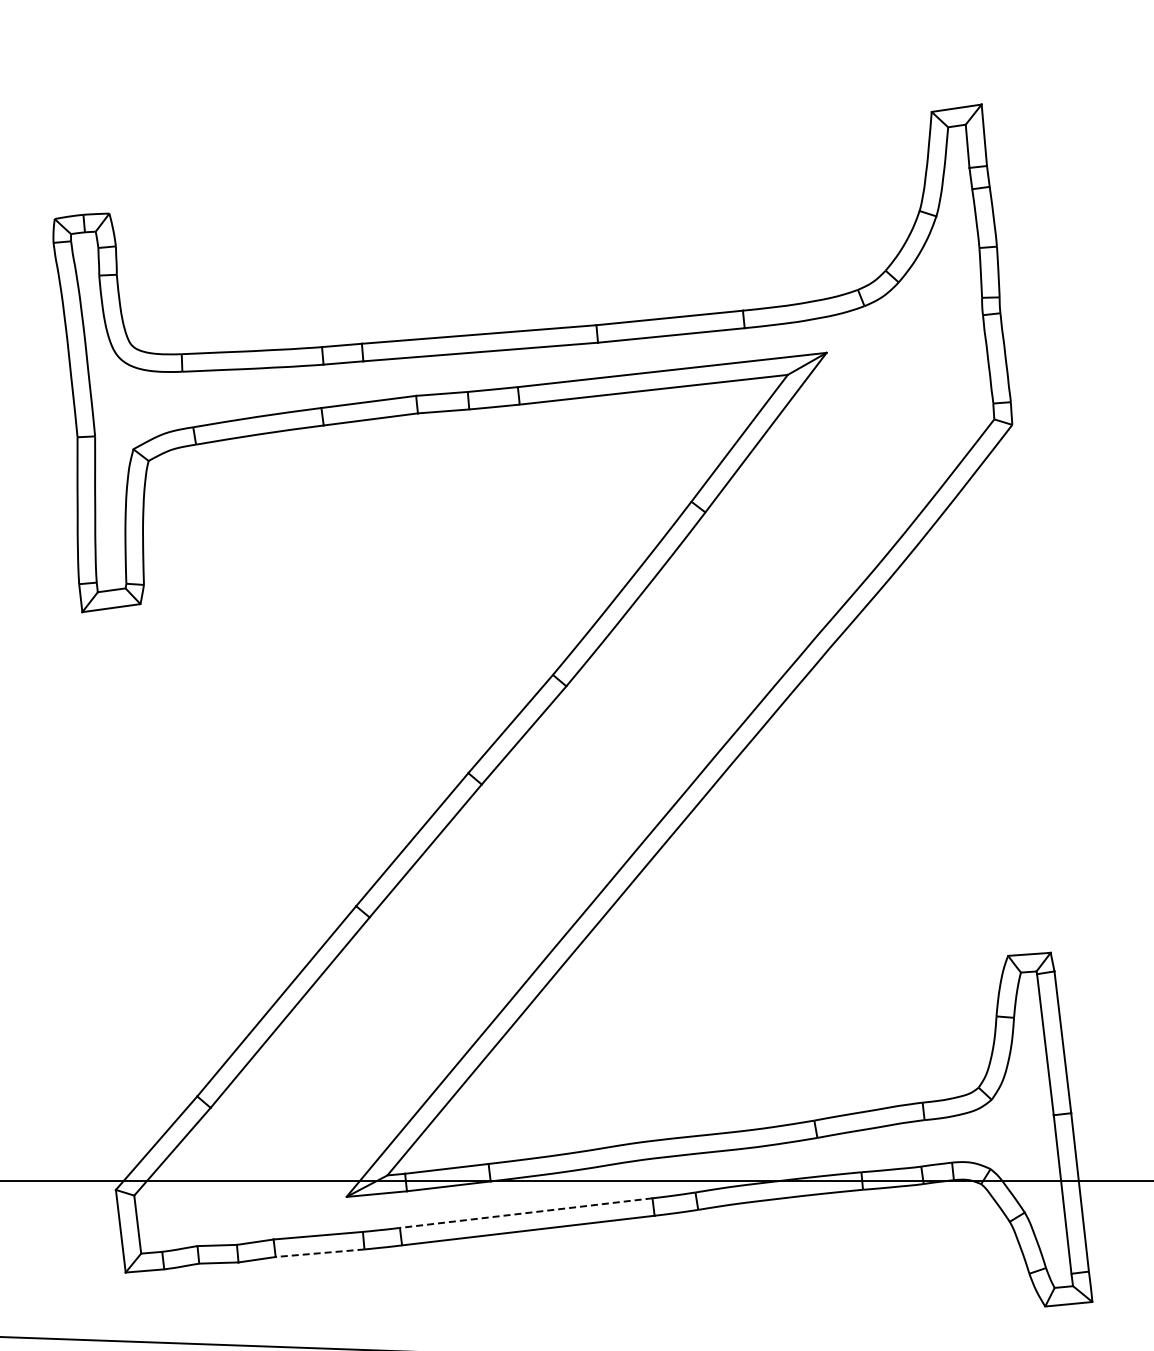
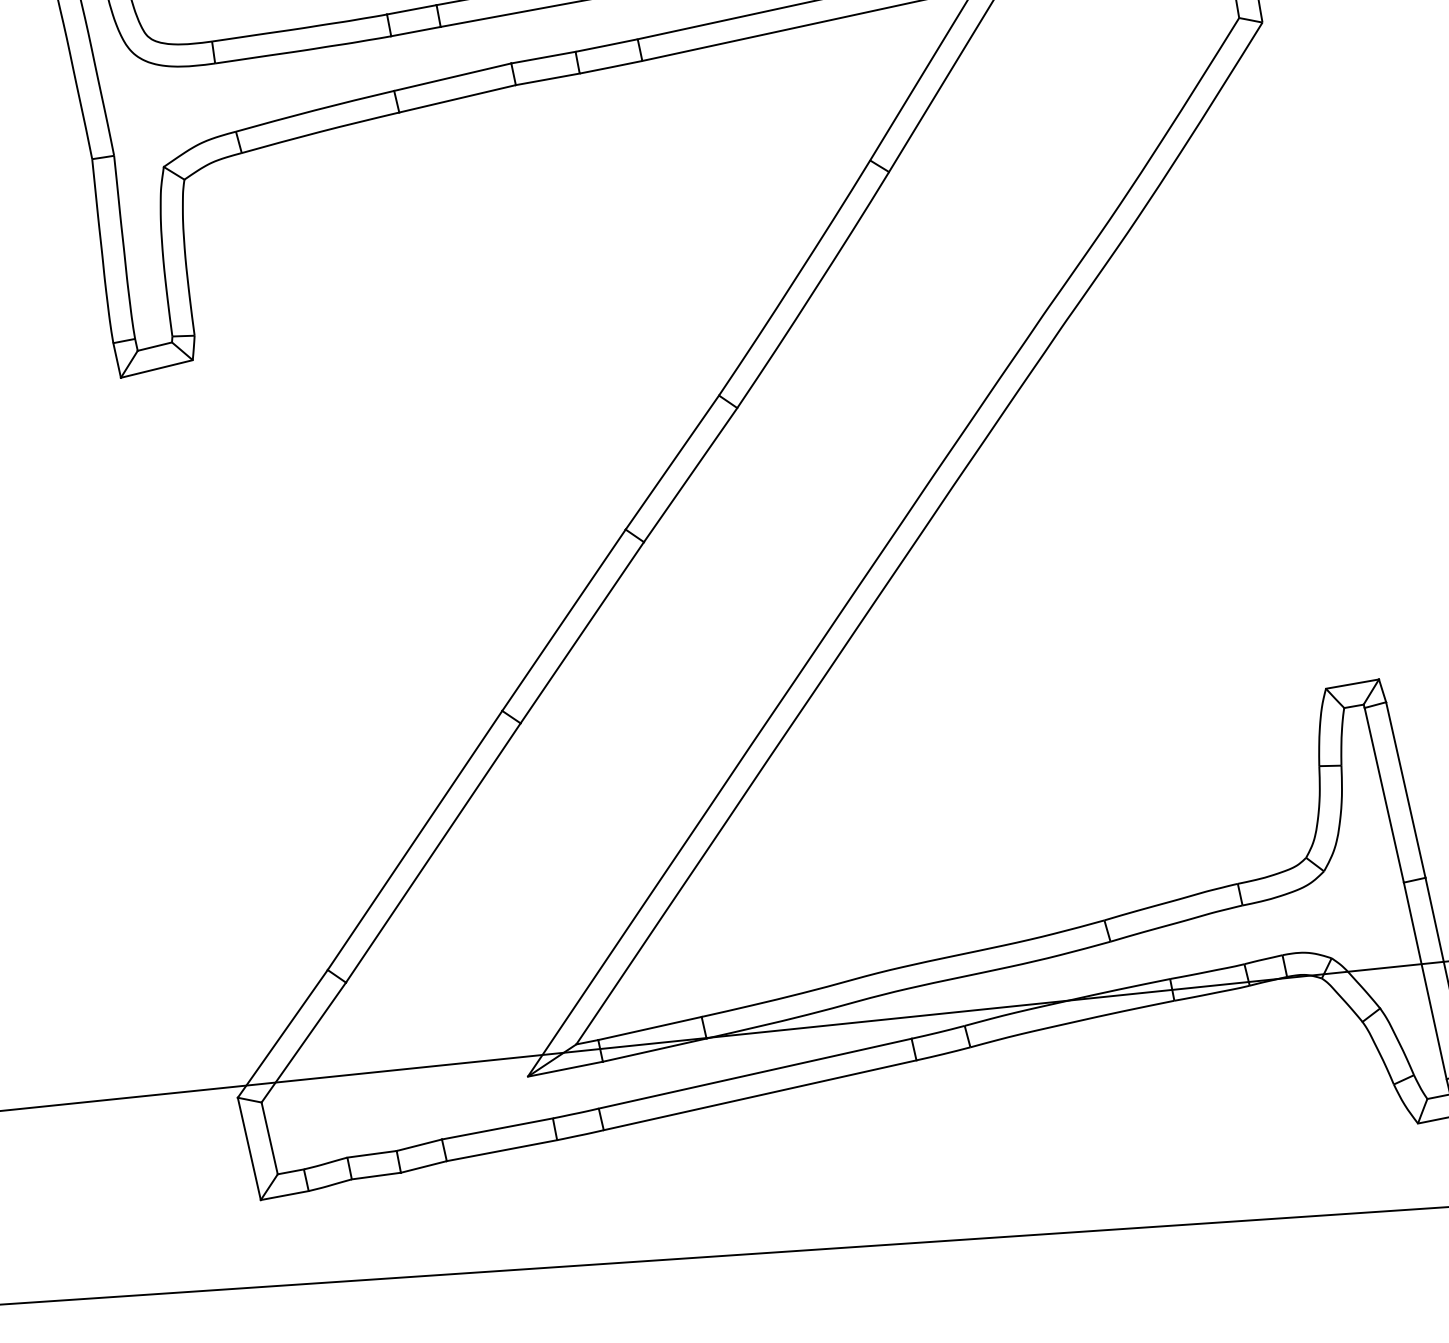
line: (525, 1213) -> (754, 1074), dashed -> solid
line: (320, 1253) -> (502, 1150), dashed -> solid

